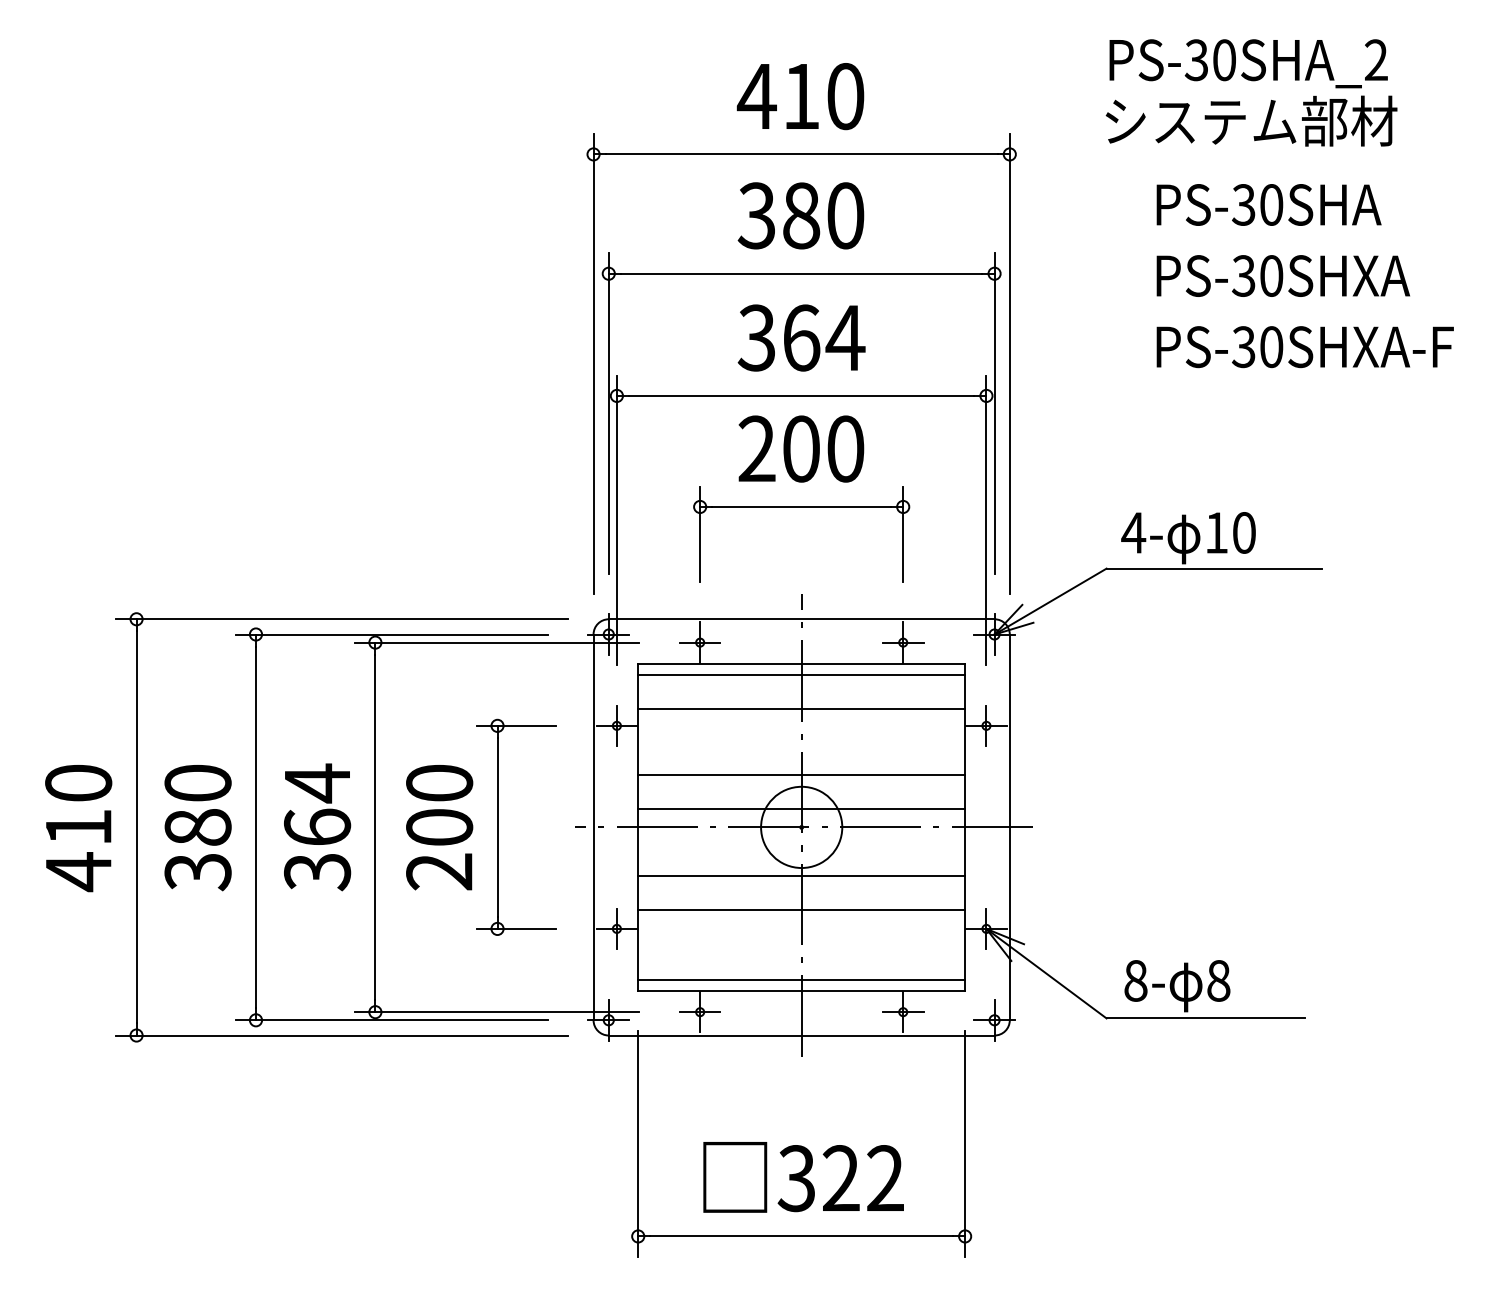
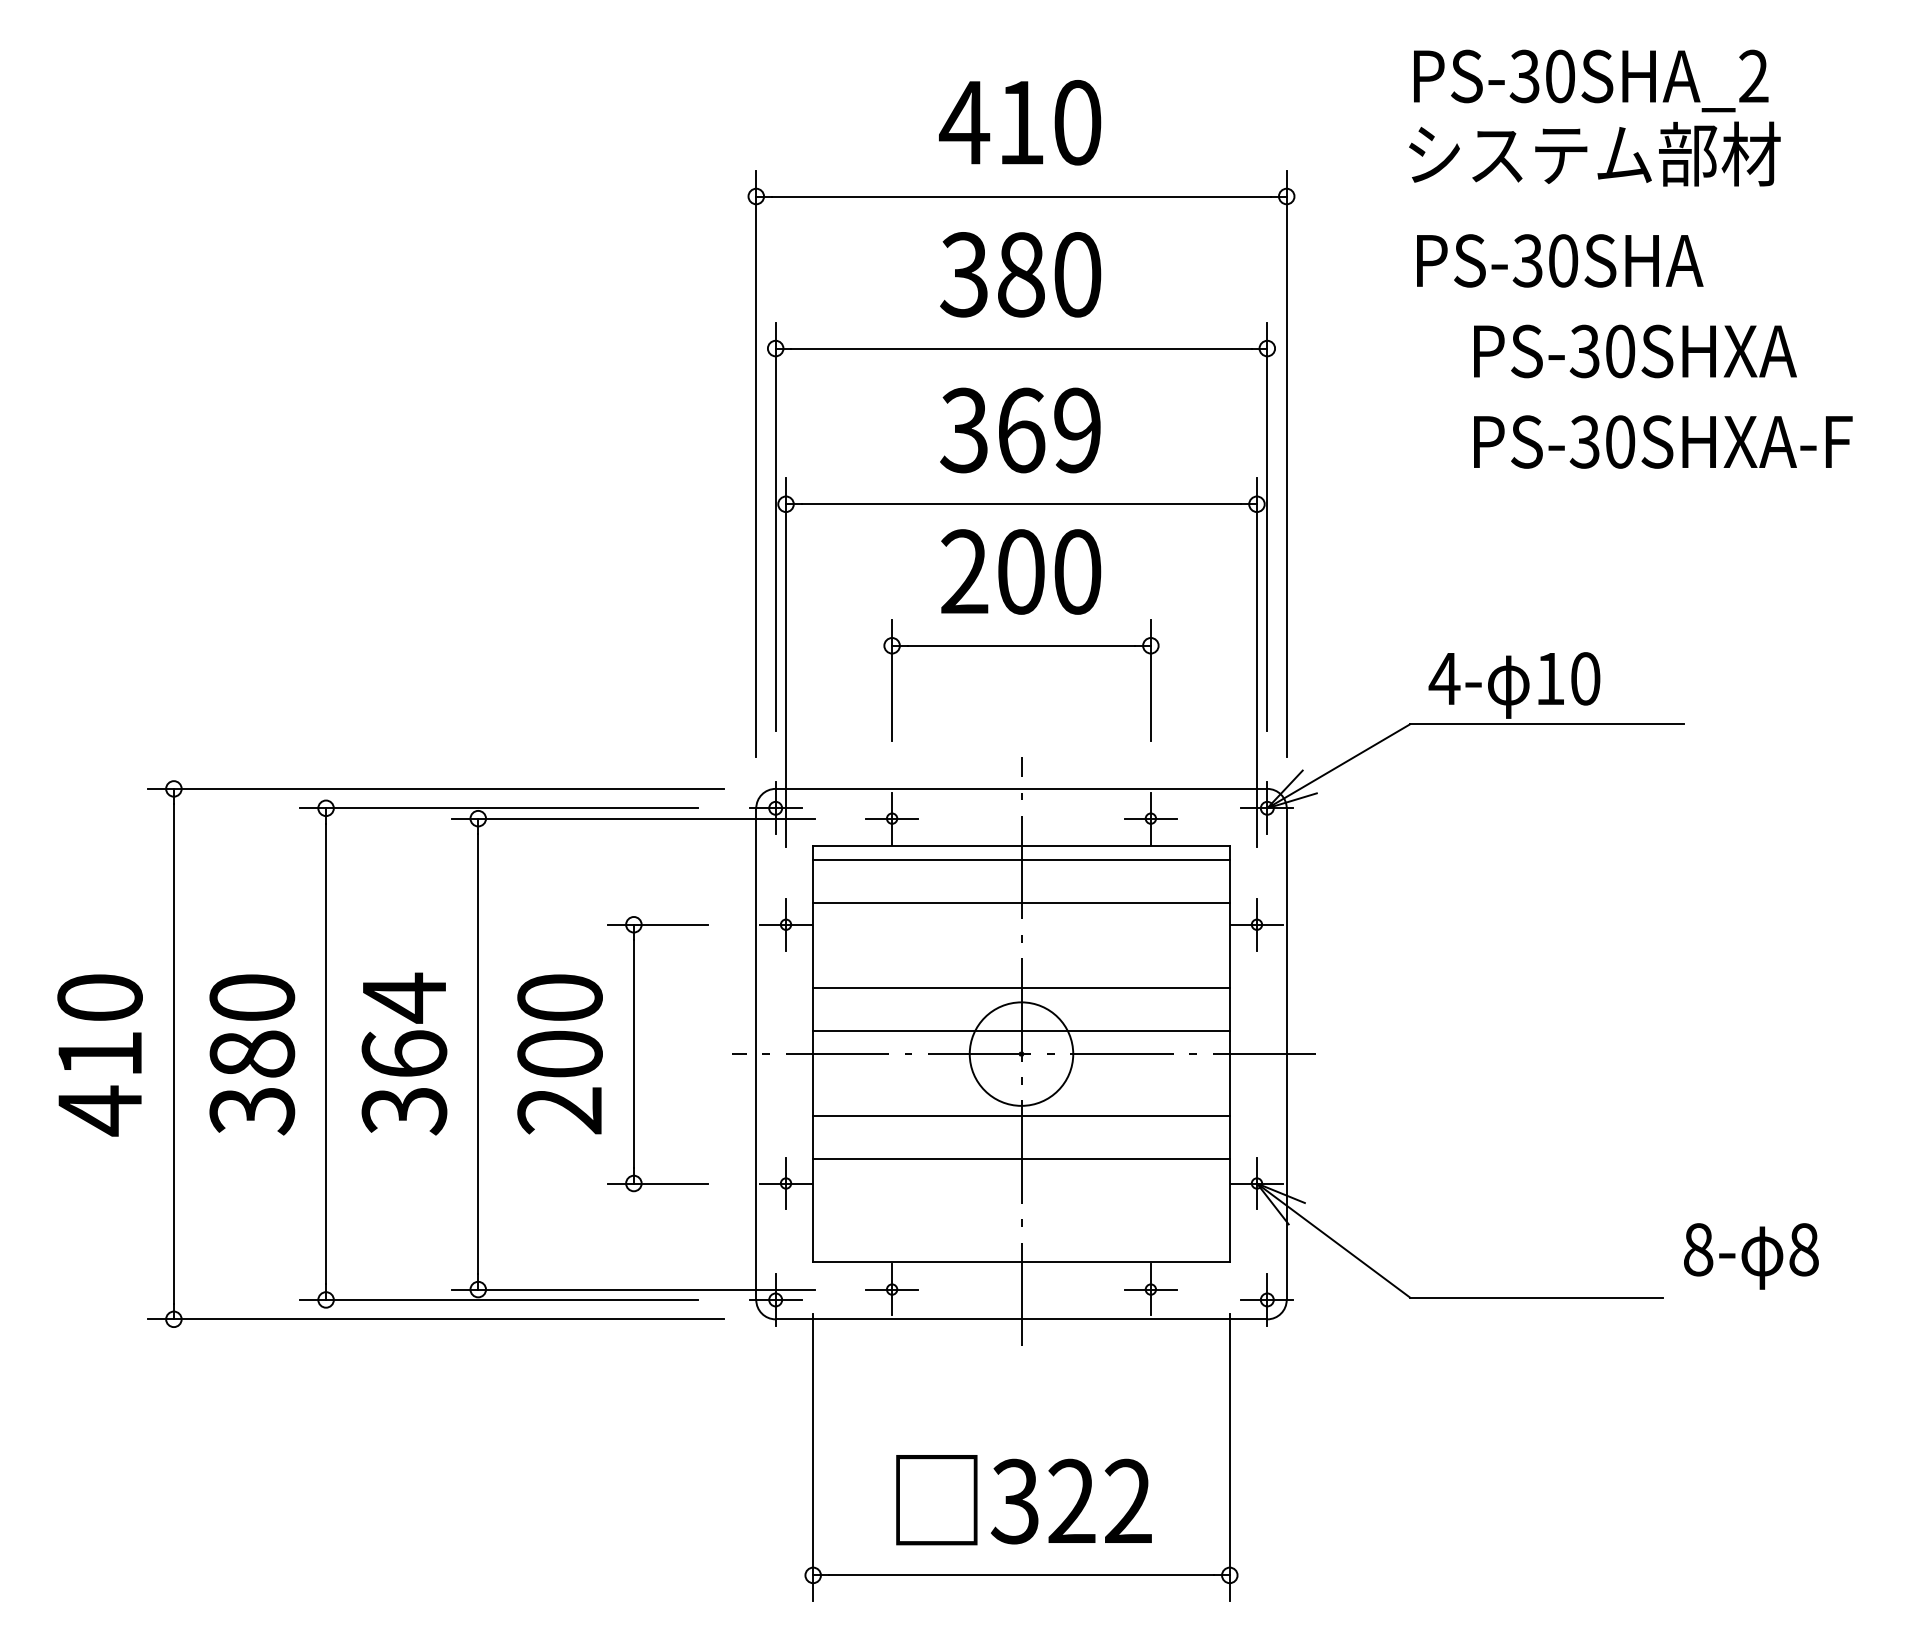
text: (1269, 204) -> (1560, 260), moved
text: (844, 338) -> (1076, 430), 364 -> 369
line: (801, 979) -> (1021, 1248), removed
text: (1177, 986) -> (1751, 1256), moved

